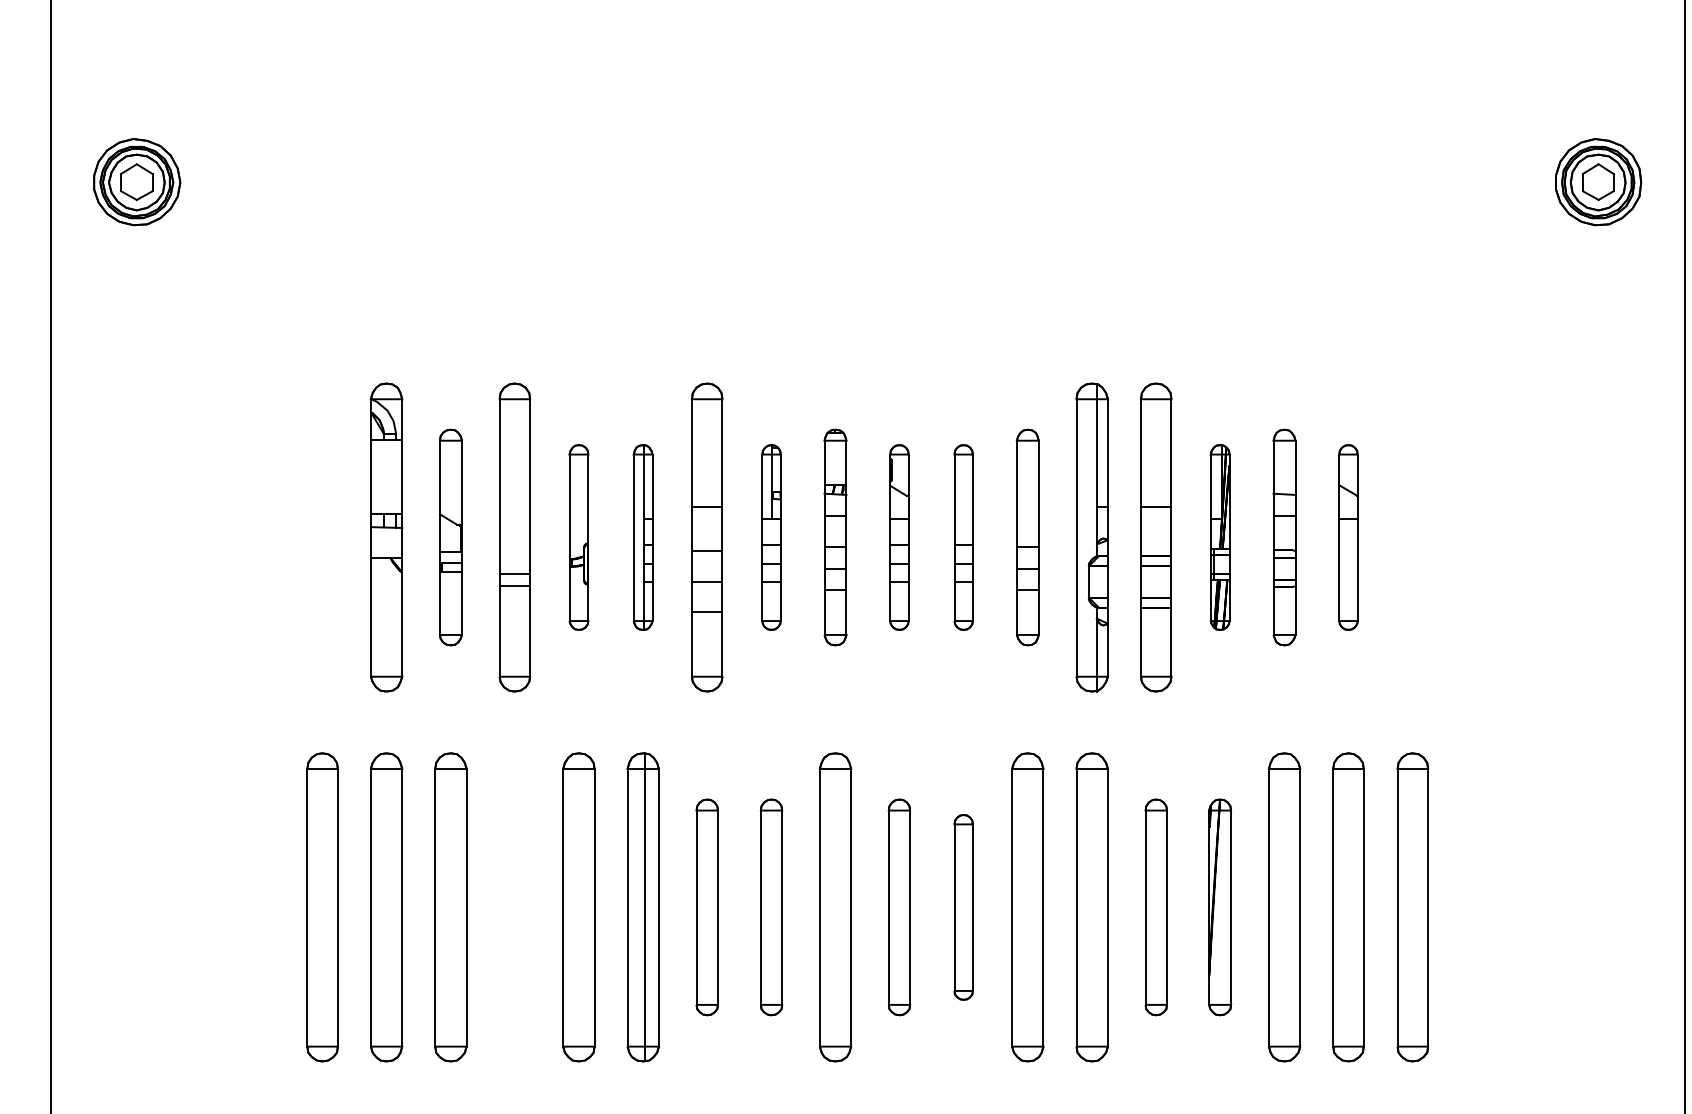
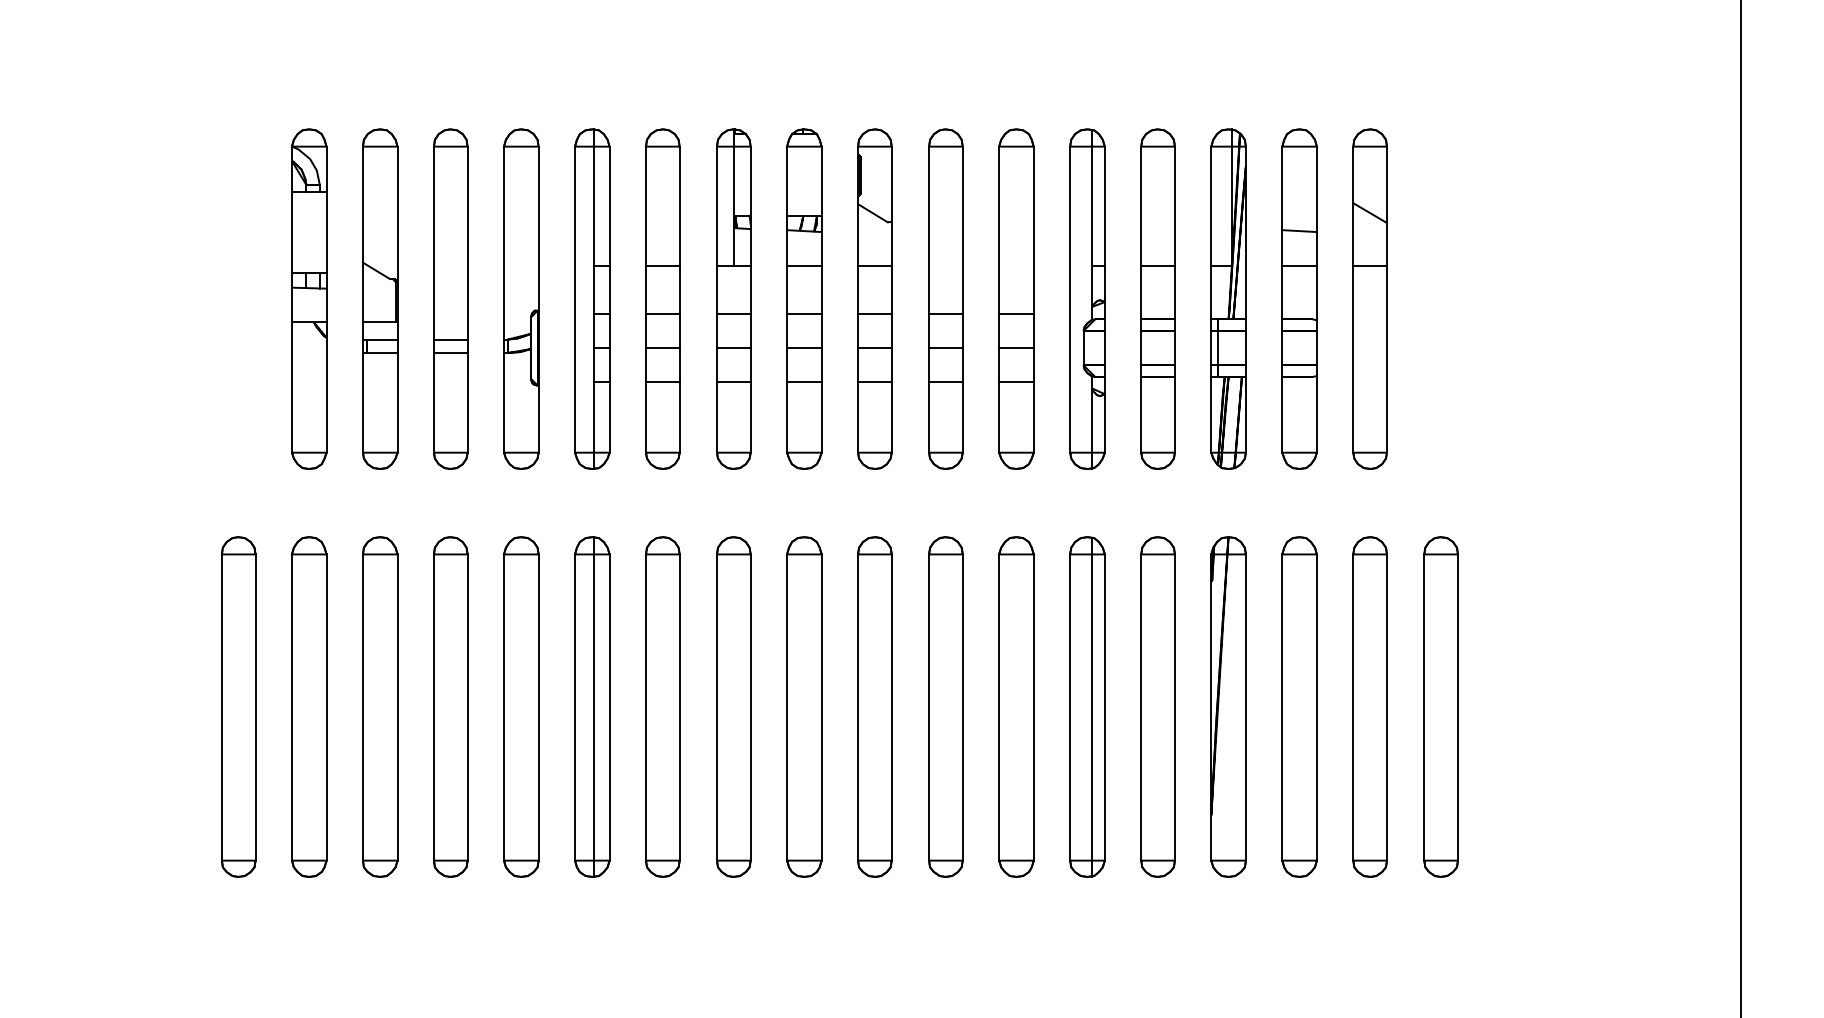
part: (450, 537) -> (379, 299), size x1.43
part: (578, 537) -> (520, 299), size x1.67
part: (642, 537) -> (591, 299), size x1.67
part: (771, 537) -> (733, 299), size x1.67
part: (835, 537) -> (804, 299), size x1.43
part: (899, 537) -> (874, 299), size x1.67
part: (963, 537) -> (945, 299), size x1.67
part: (1027, 537) -> (1016, 299), size x1.43
part: (1219, 537) -> (1227, 299), size x1.67
part: (1284, 537) -> (1299, 299), size x1.43
part: (1348, 537) -> (1370, 299), size x1.67
part: (514, 907) -> (450, 707), added
part: (707, 907) -> (663, 707), size x1.43
part: (771, 907) -> (733, 707), size x1.43
part: (899, 907) -> (874, 707), size x1.43
part: (963, 907) -> (945, 707), size x1.67
line: (1096, 907) -> (1092, 707), added
part: (1156, 907) -> (1158, 707), size x1.43
part: (1219, 907) -> (1227, 707), size x1.43

